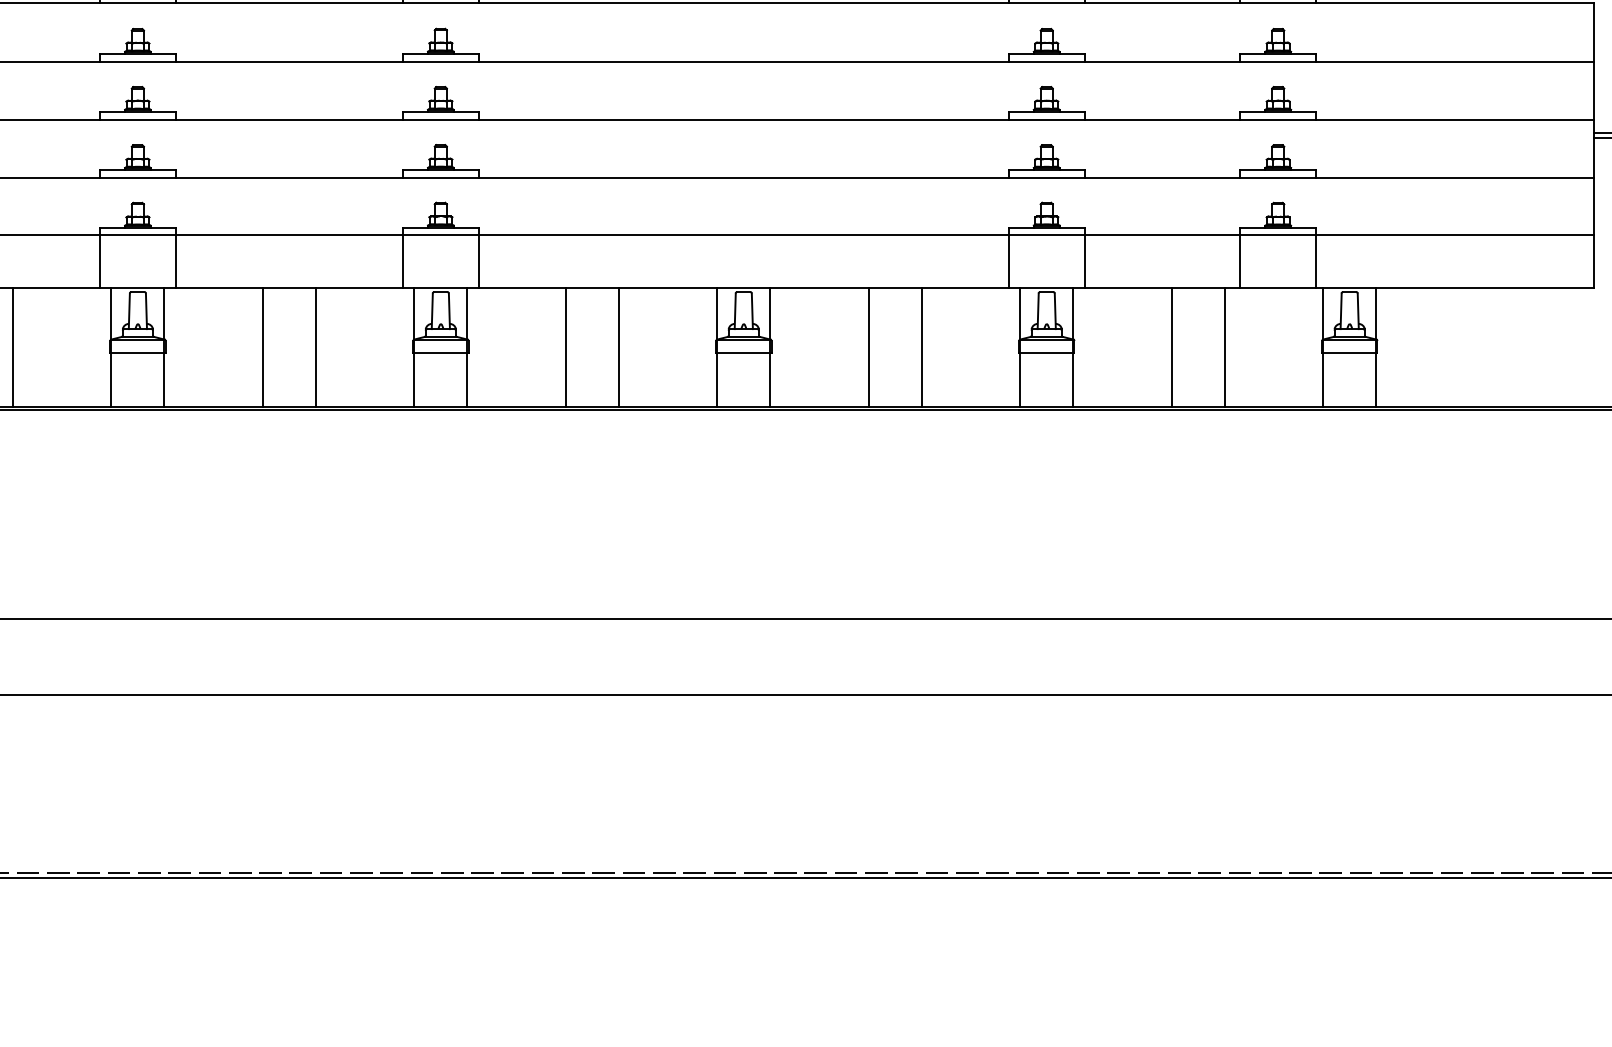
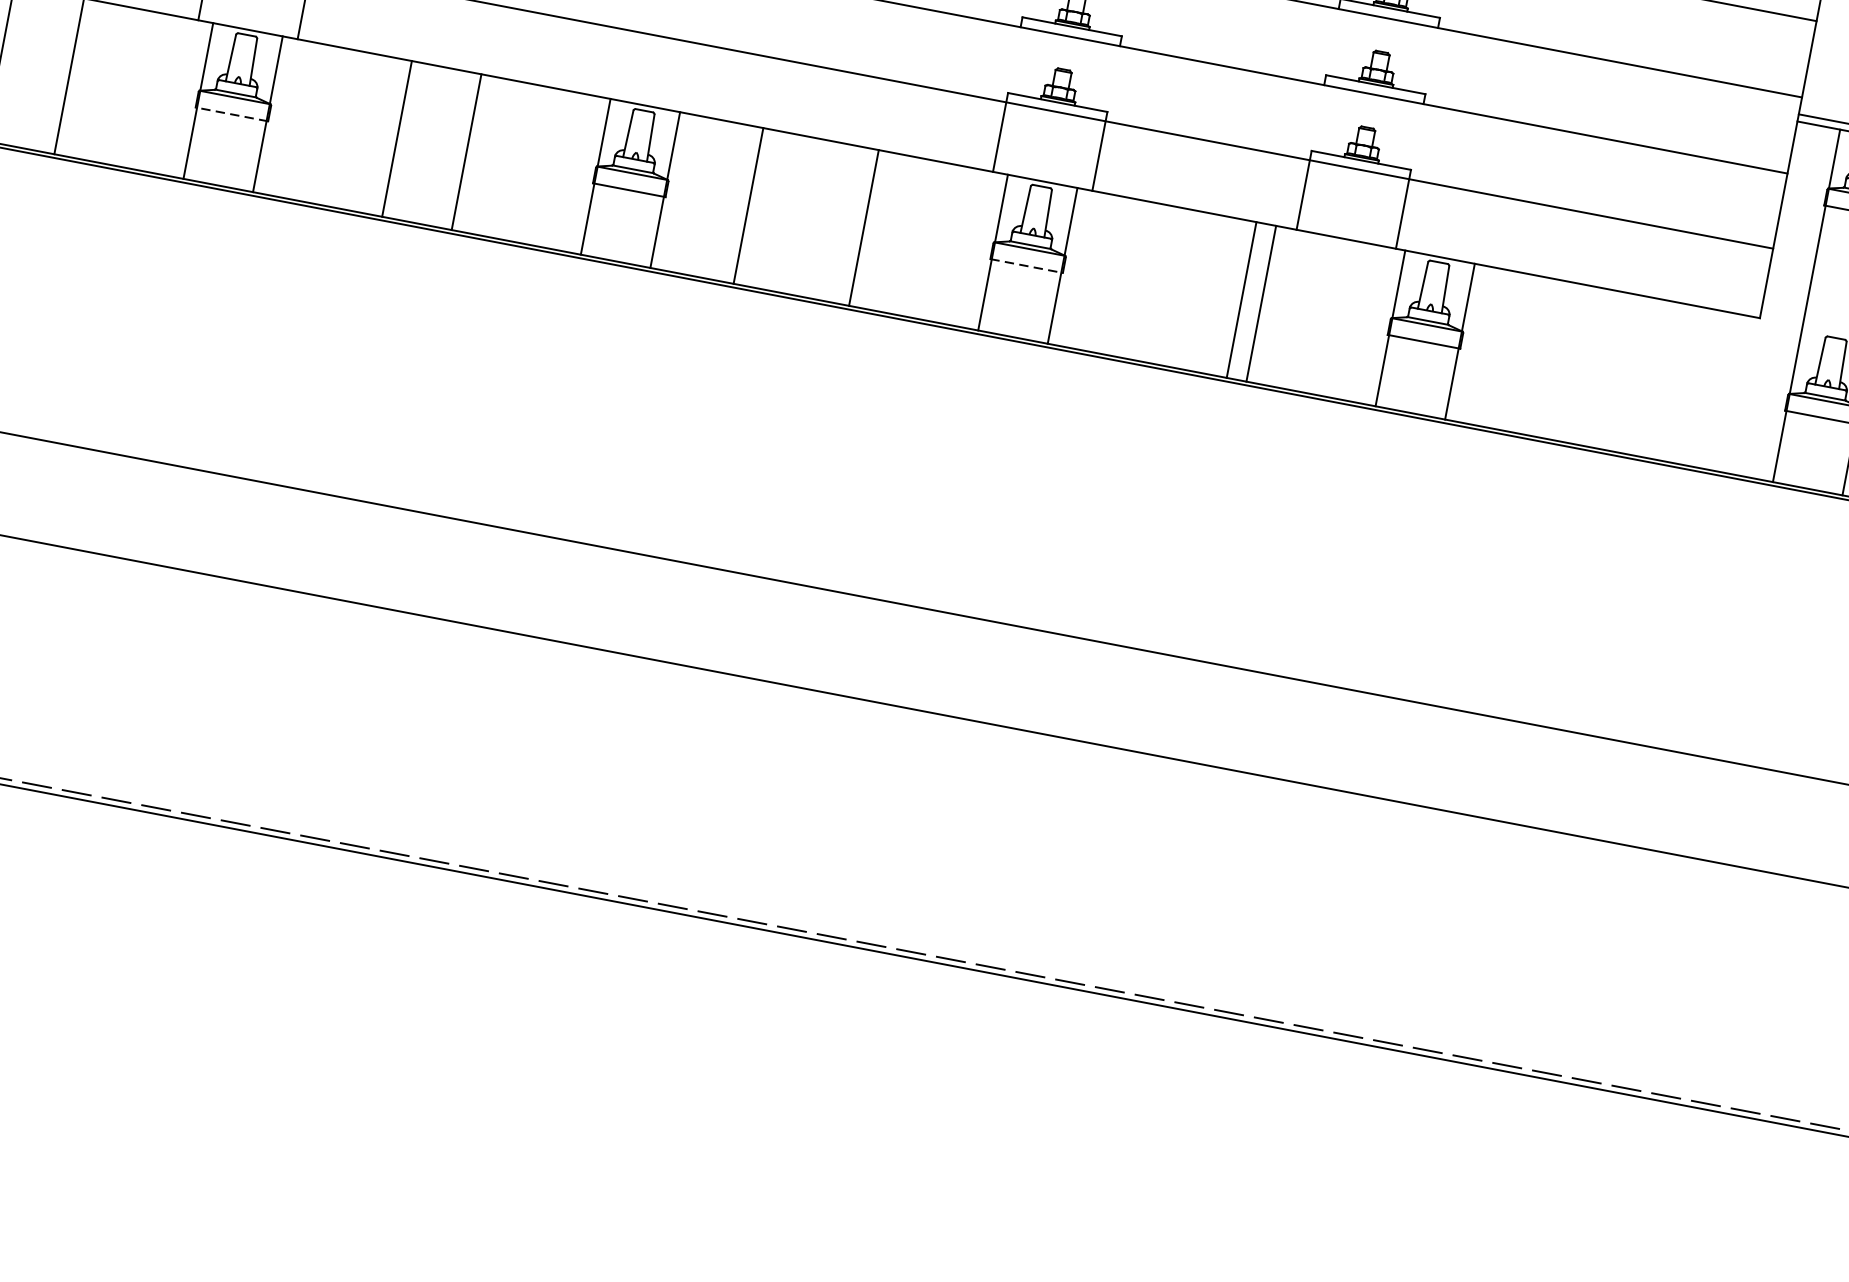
line: (868, 347) -> (748, 205), moved
line: (1171, 347) -> (1241, 300), moved
line: (440, 352) -> (231, 114), solid -> dashed
line: (1046, 352) -> (1026, 265), solid -> dashed

